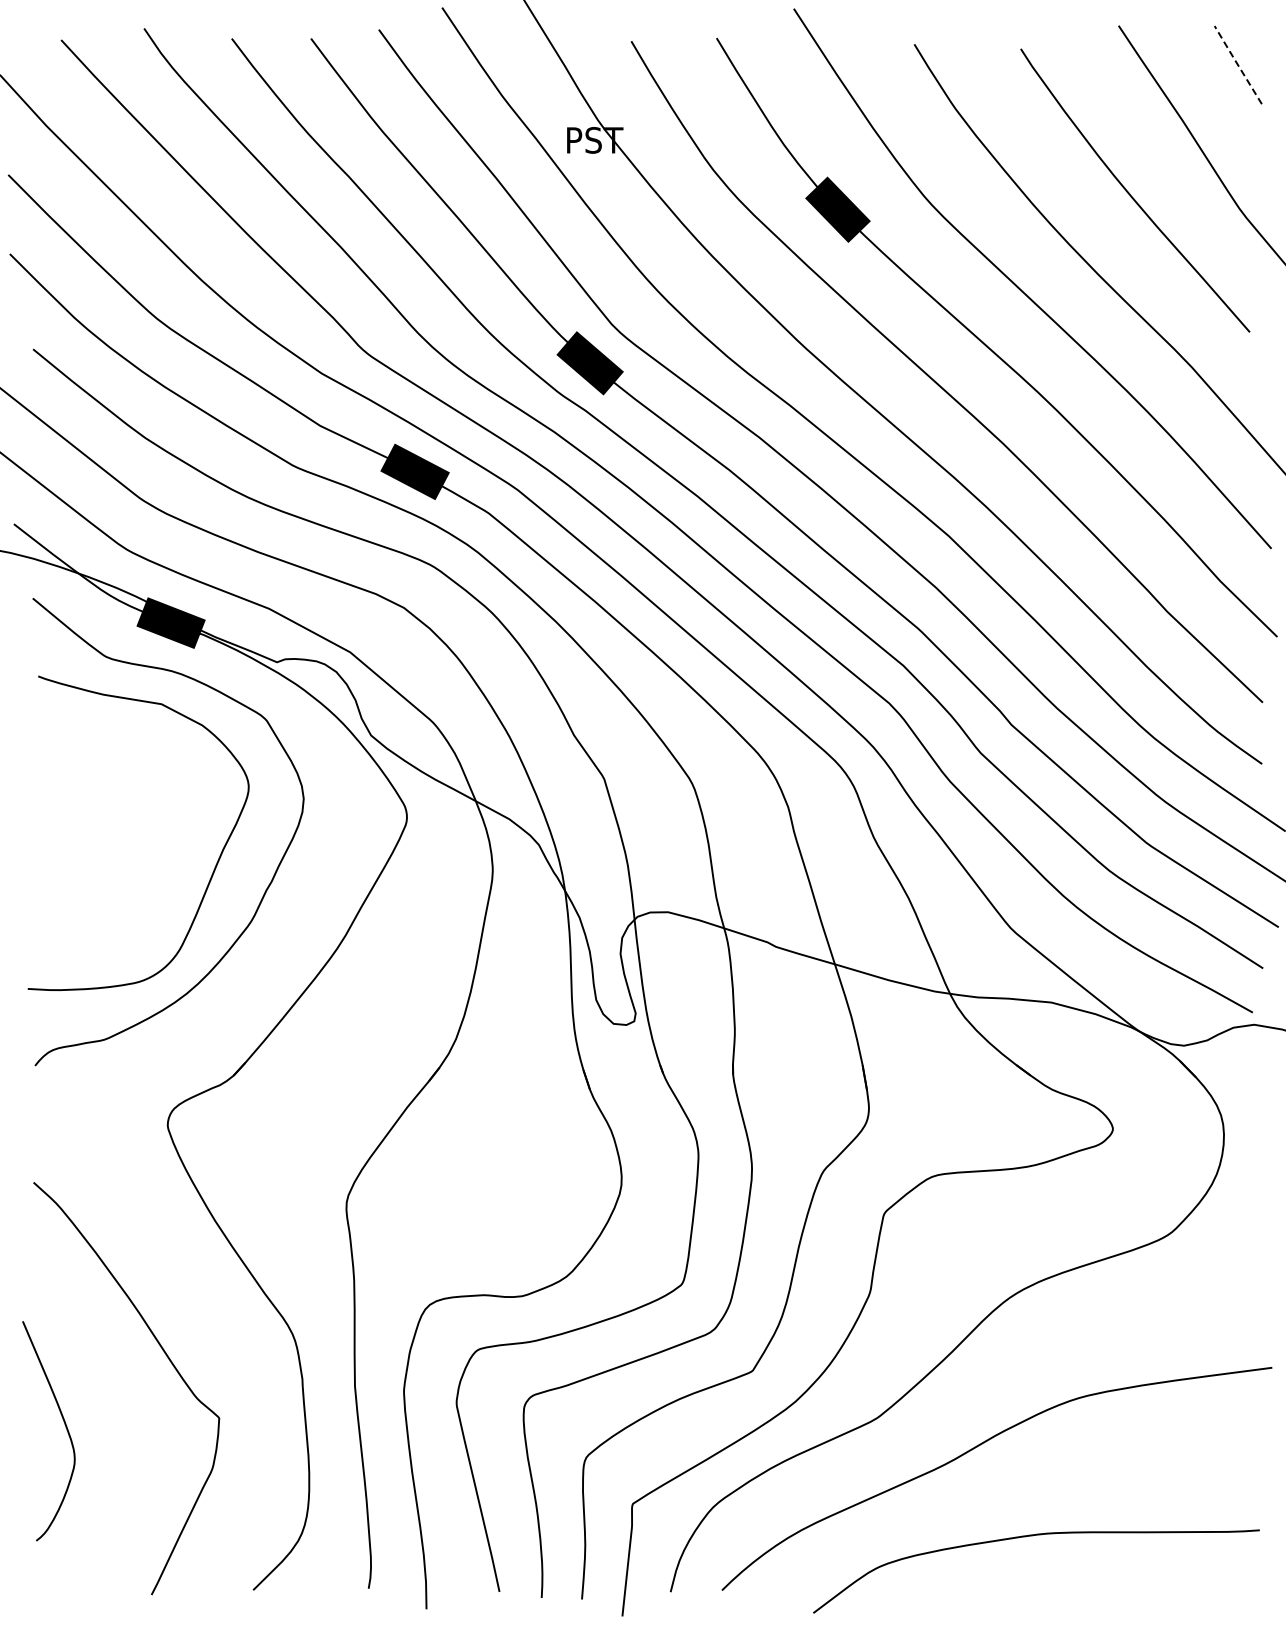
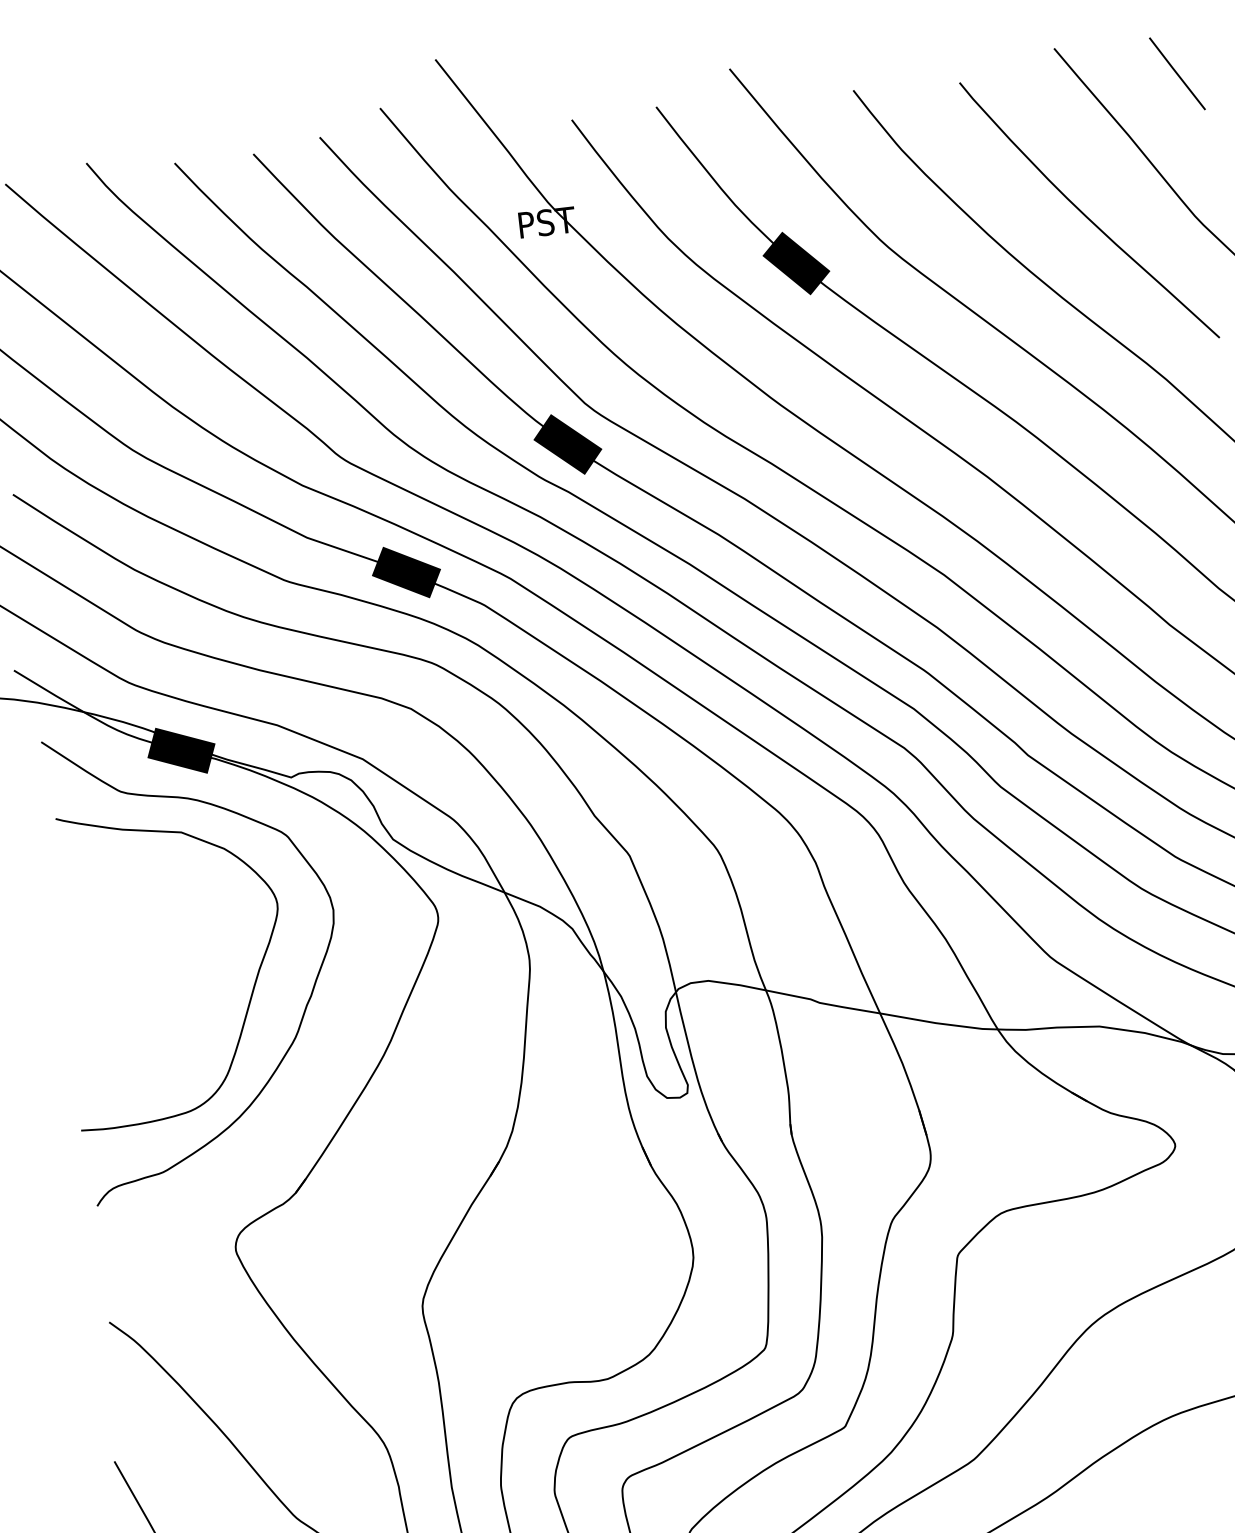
line: (1237, 64) -> (1176, 73), dashed -> solid

